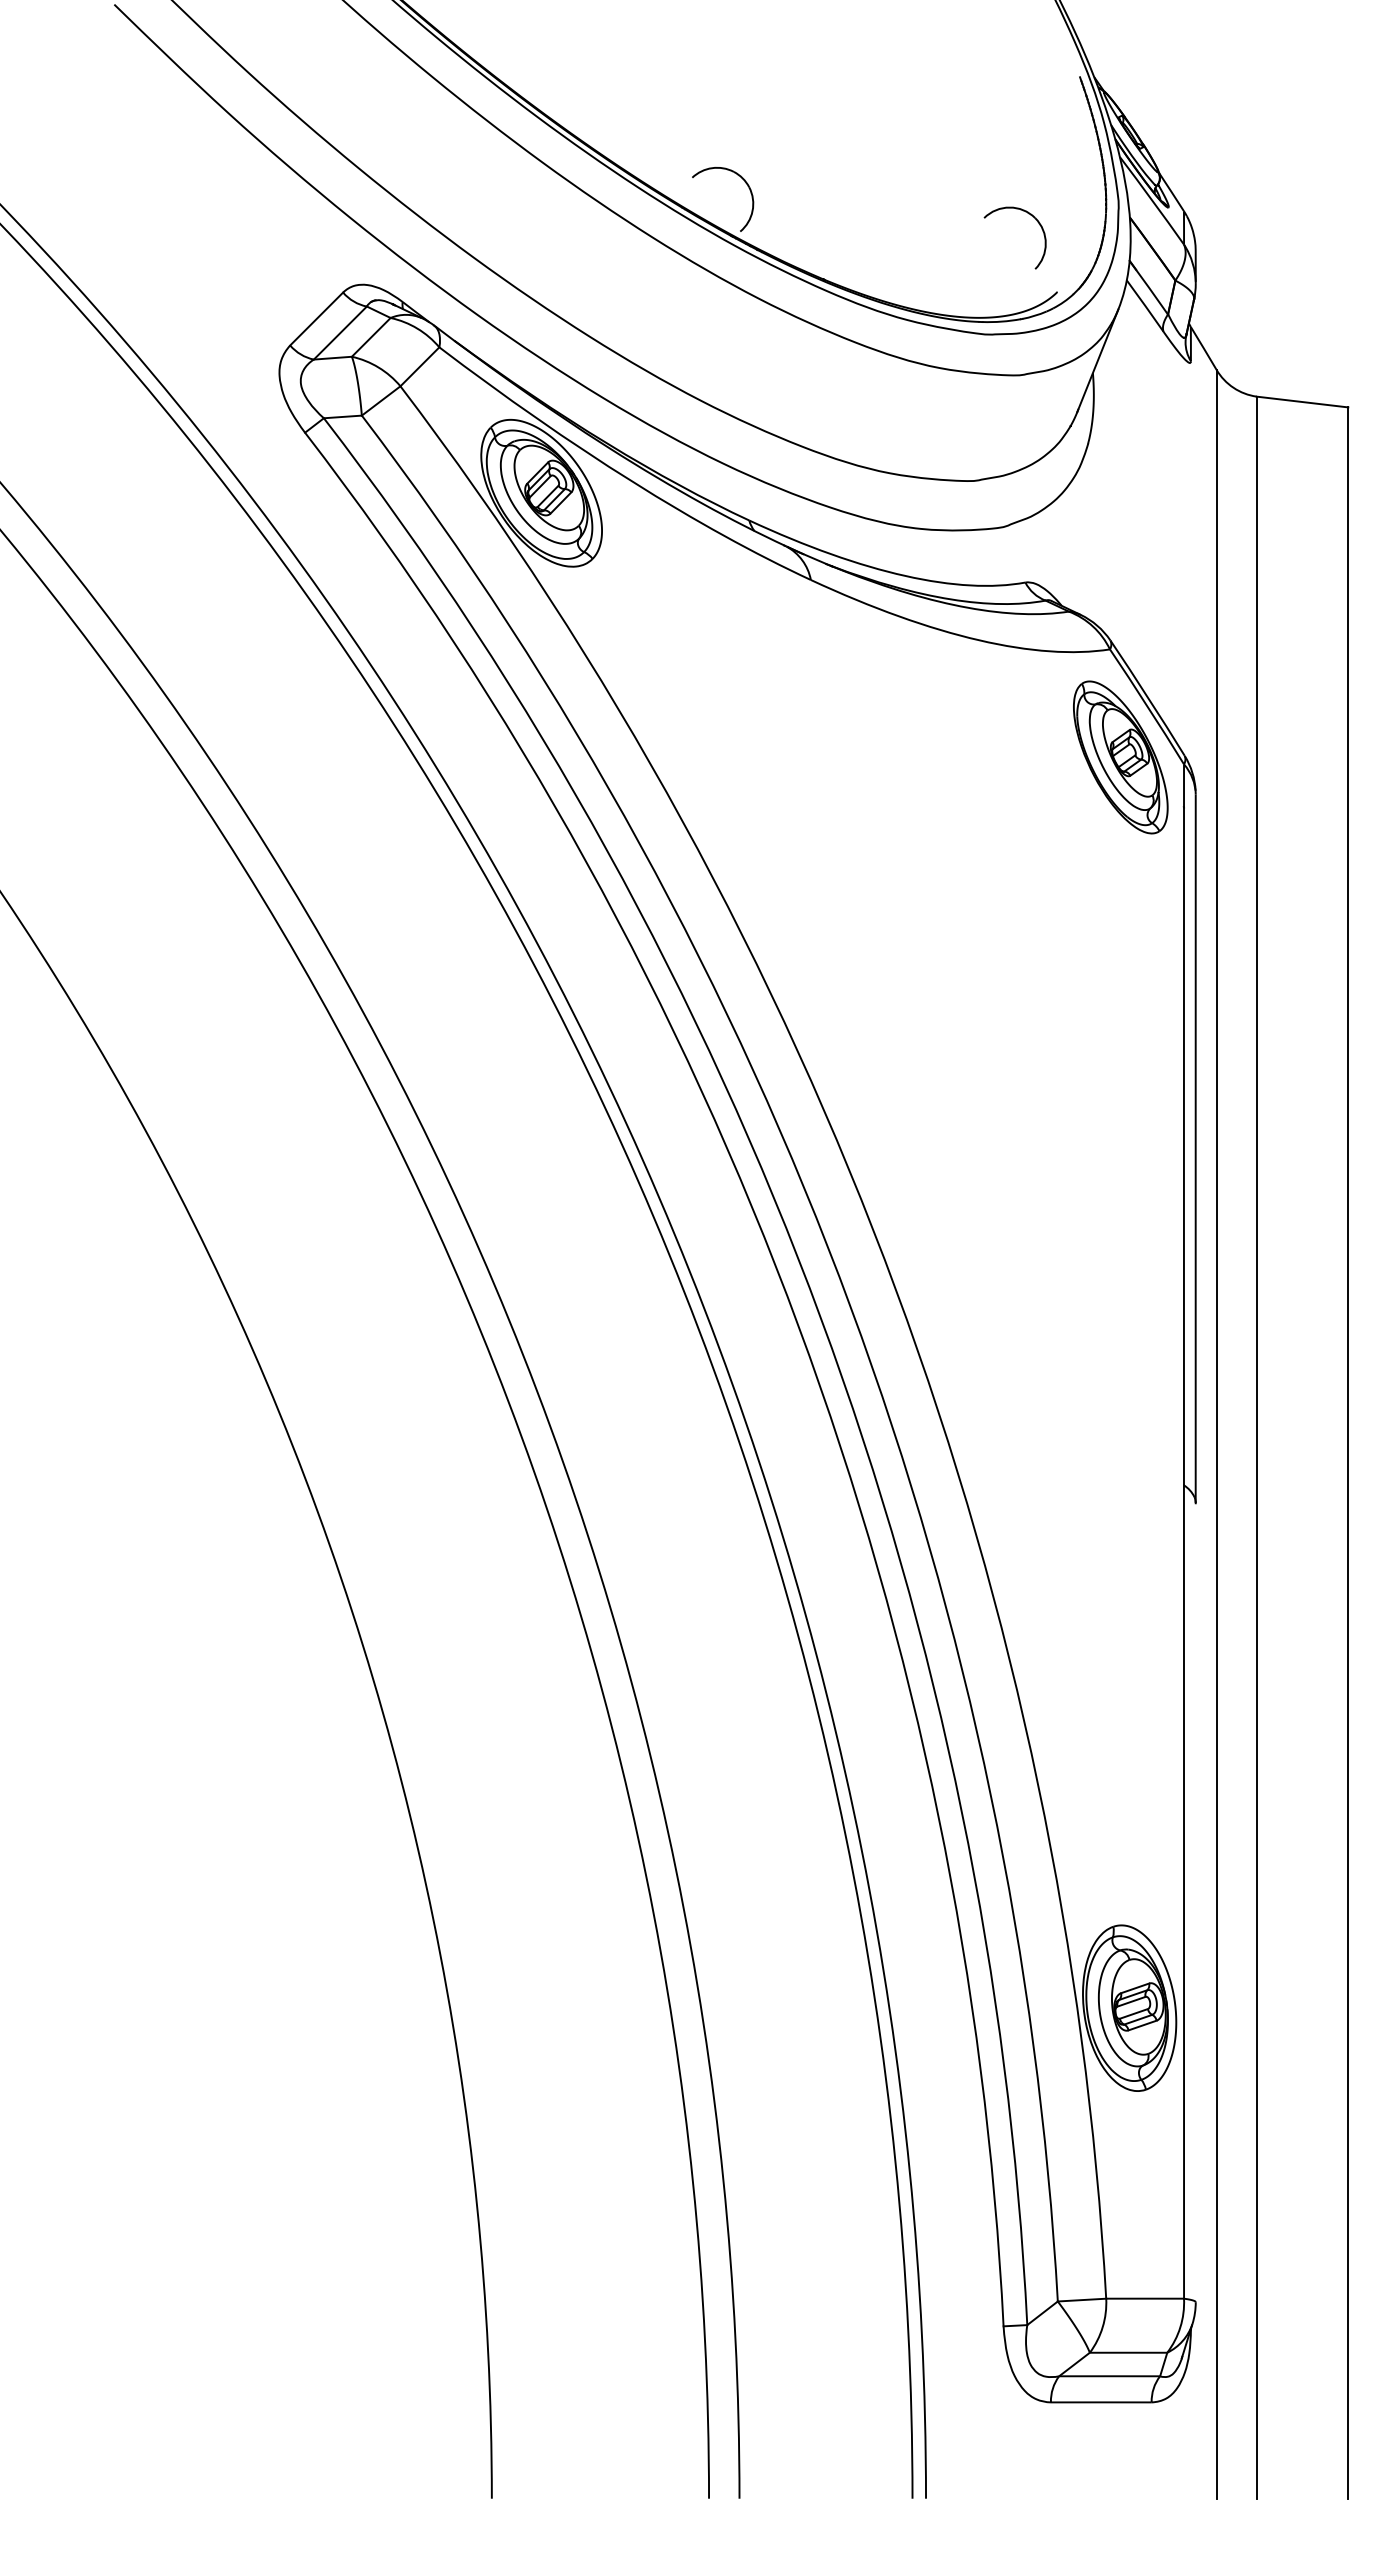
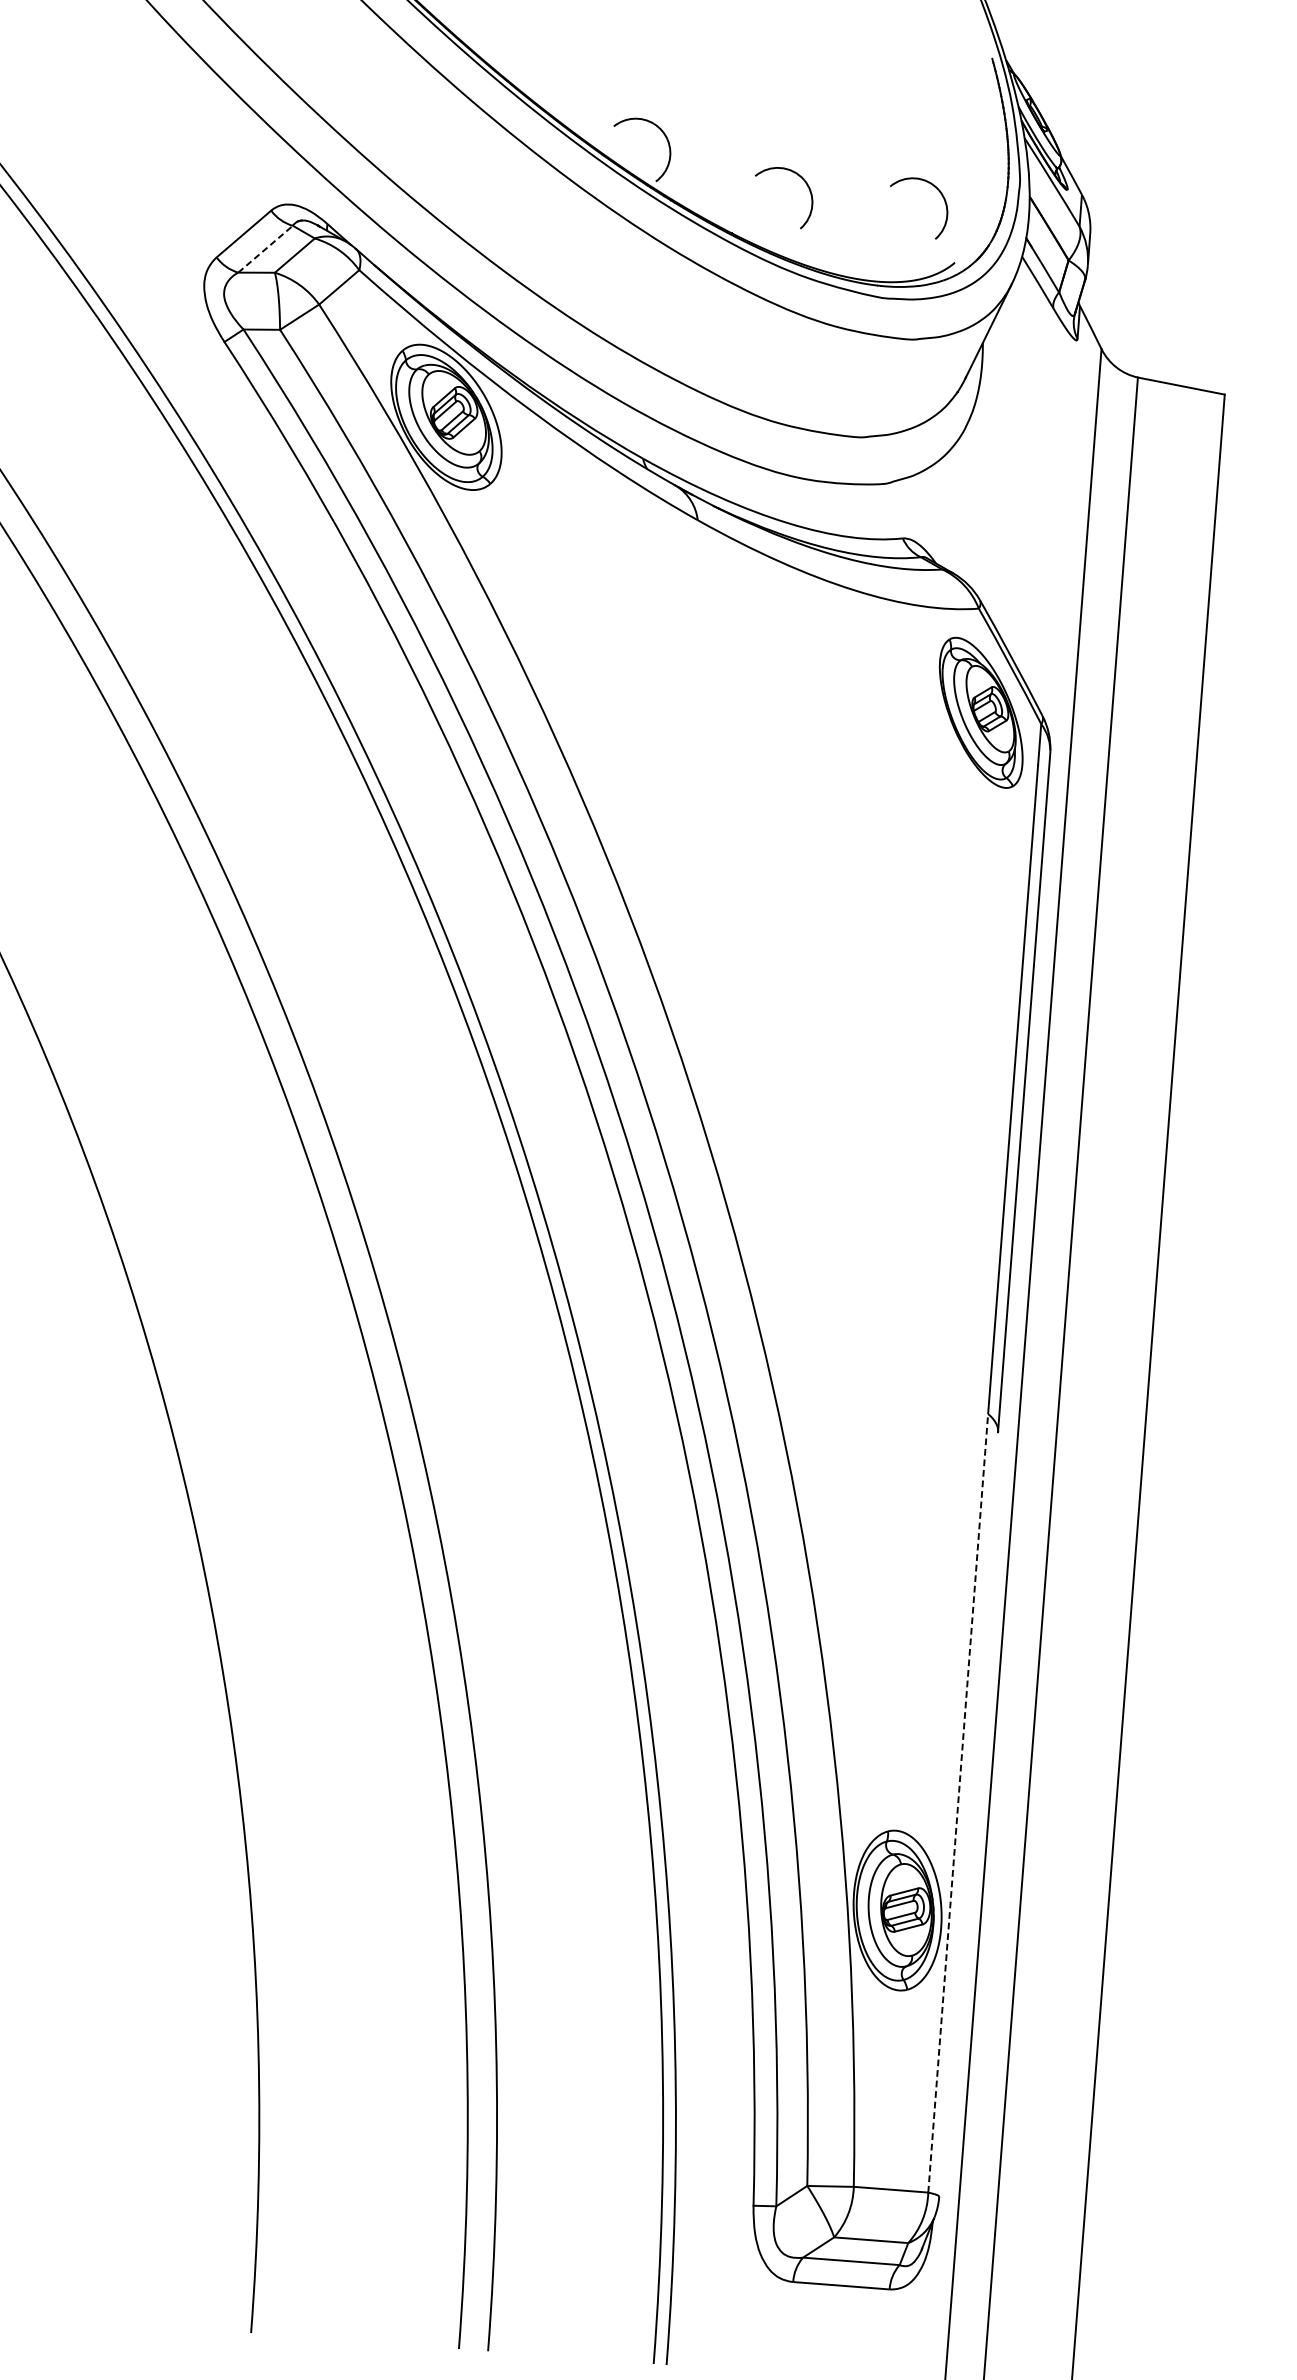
part: (887, 214) -> (797, 176), added
line: (340, 333) -> (265, 249), solid -> dashed
line: (1184, 1892) -> (958, 1803), solid -> dashed

